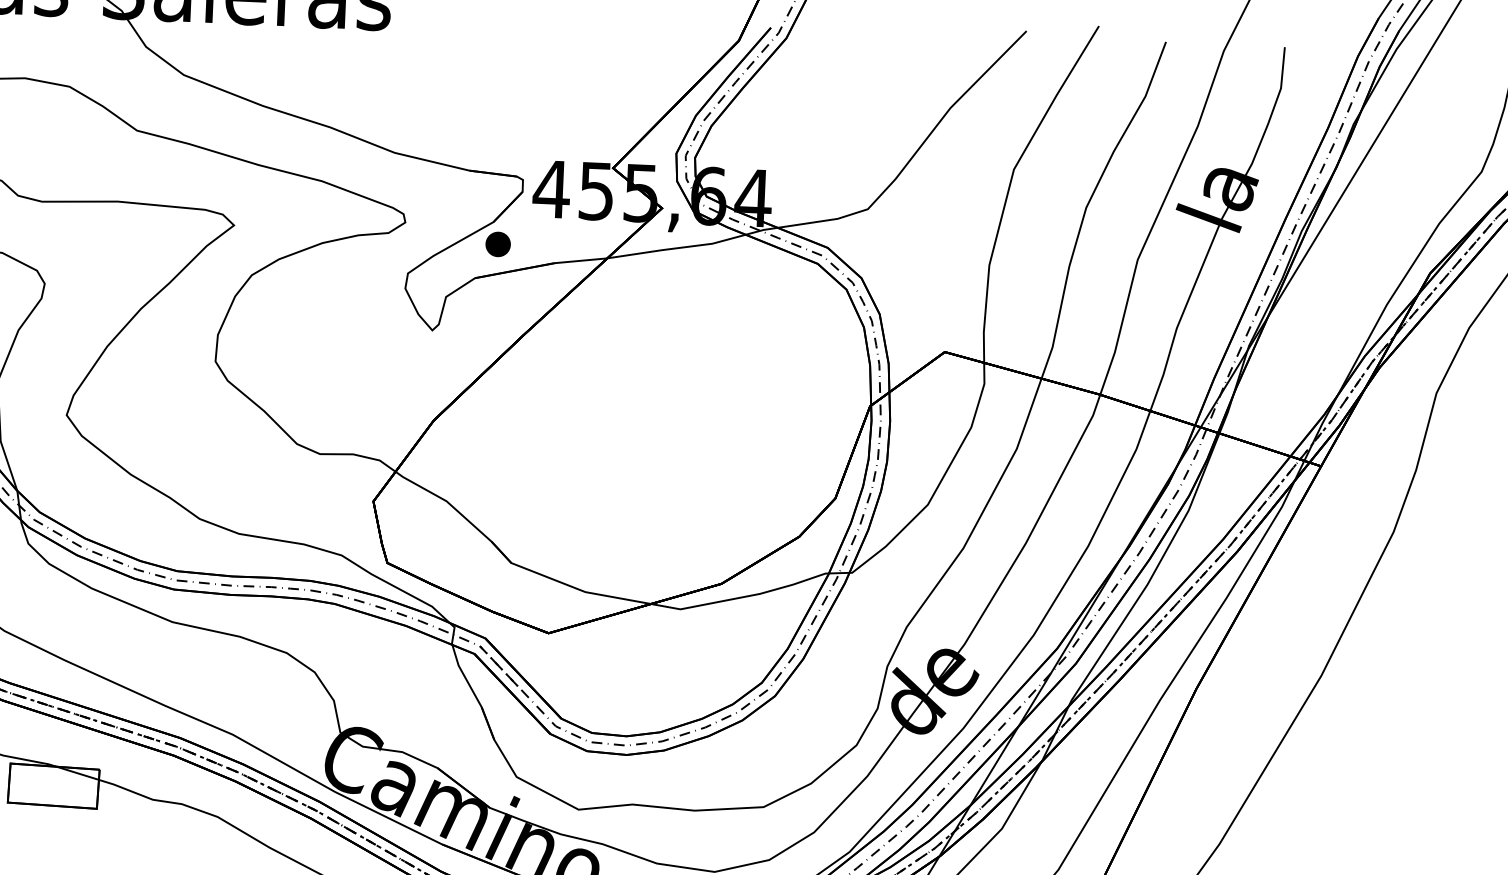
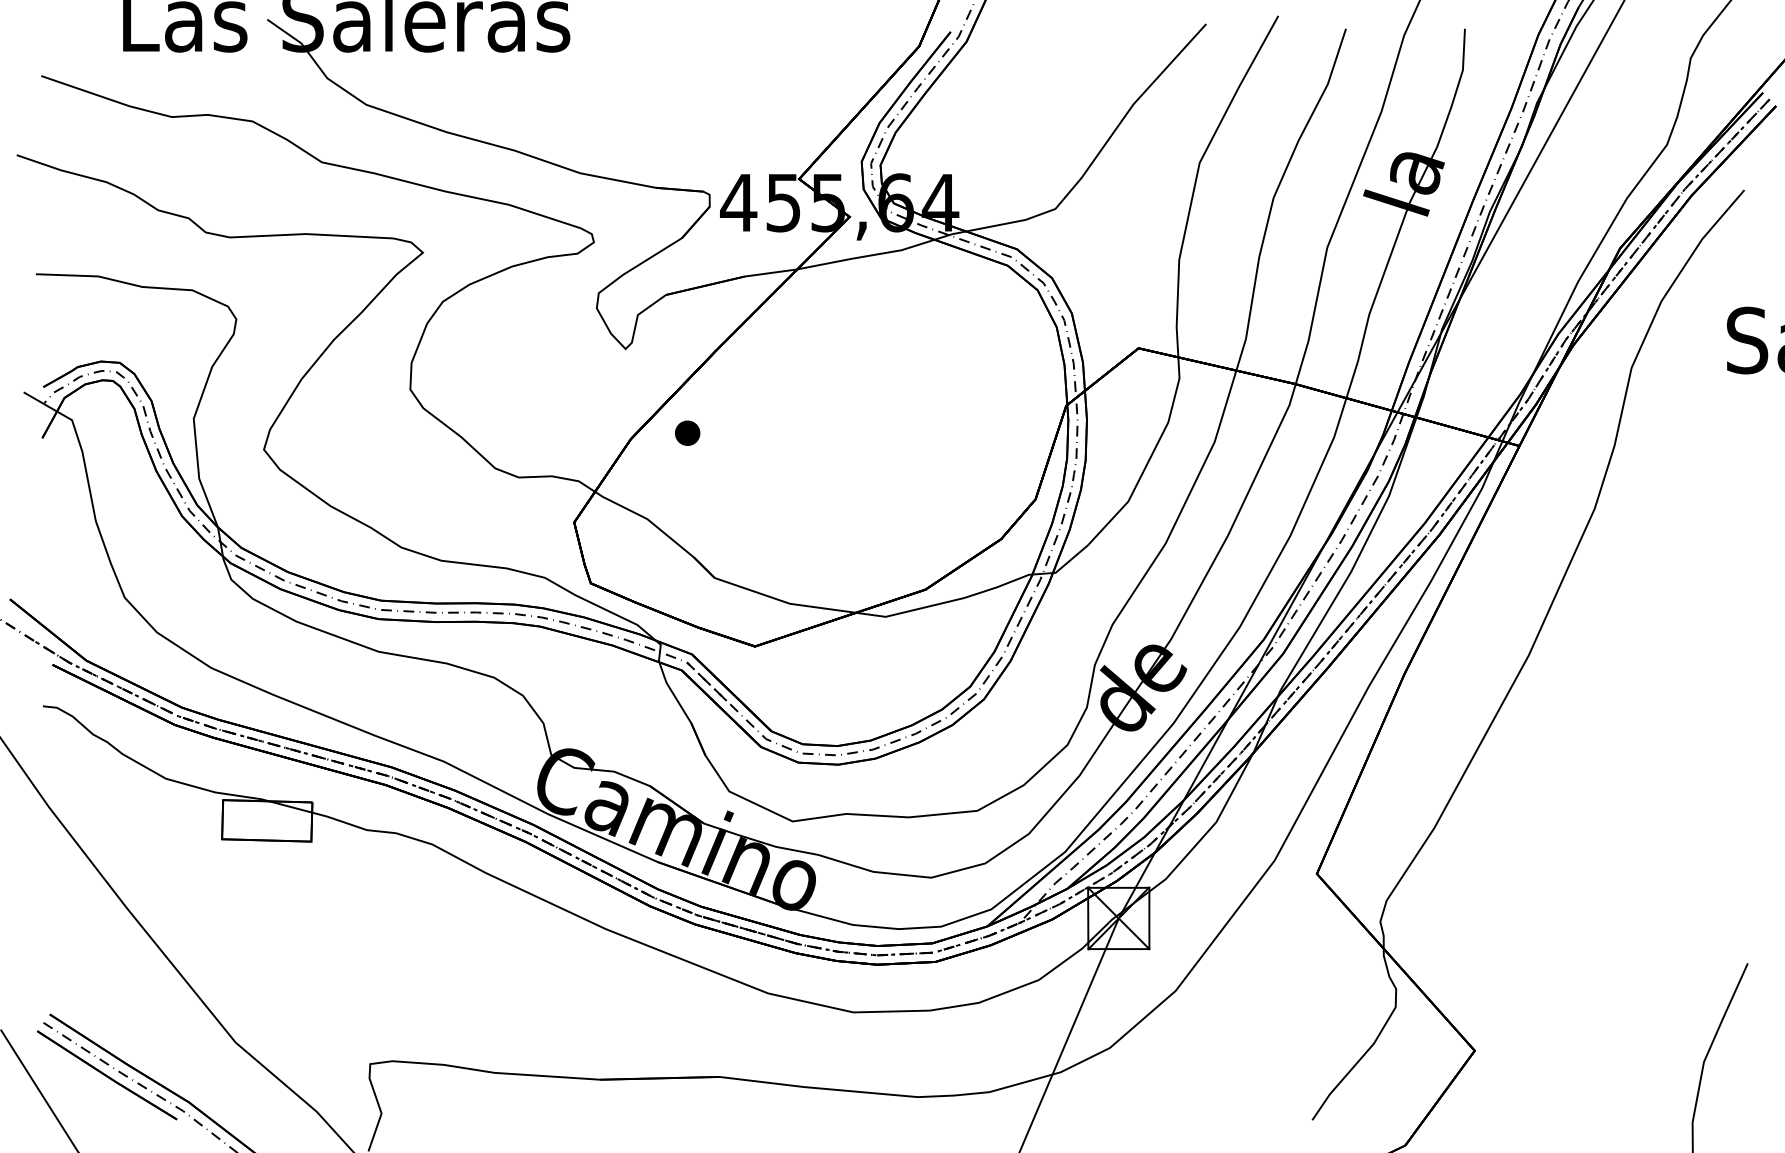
part: (498, 243) -> (687, 432), moved

